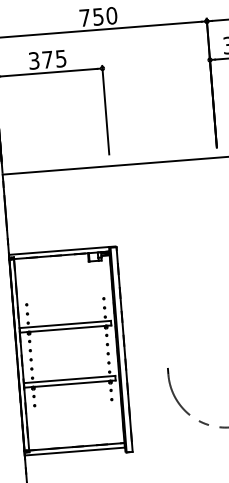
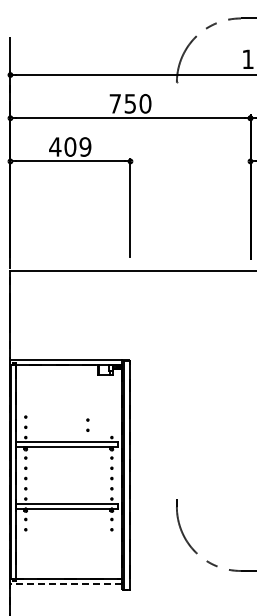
text: (47, 59) -> (70, 146), 375 -> 409
part: (103, 302) -> (87, 424), moved
line: (75, 451) -> (66, 584), solid -> dashed

